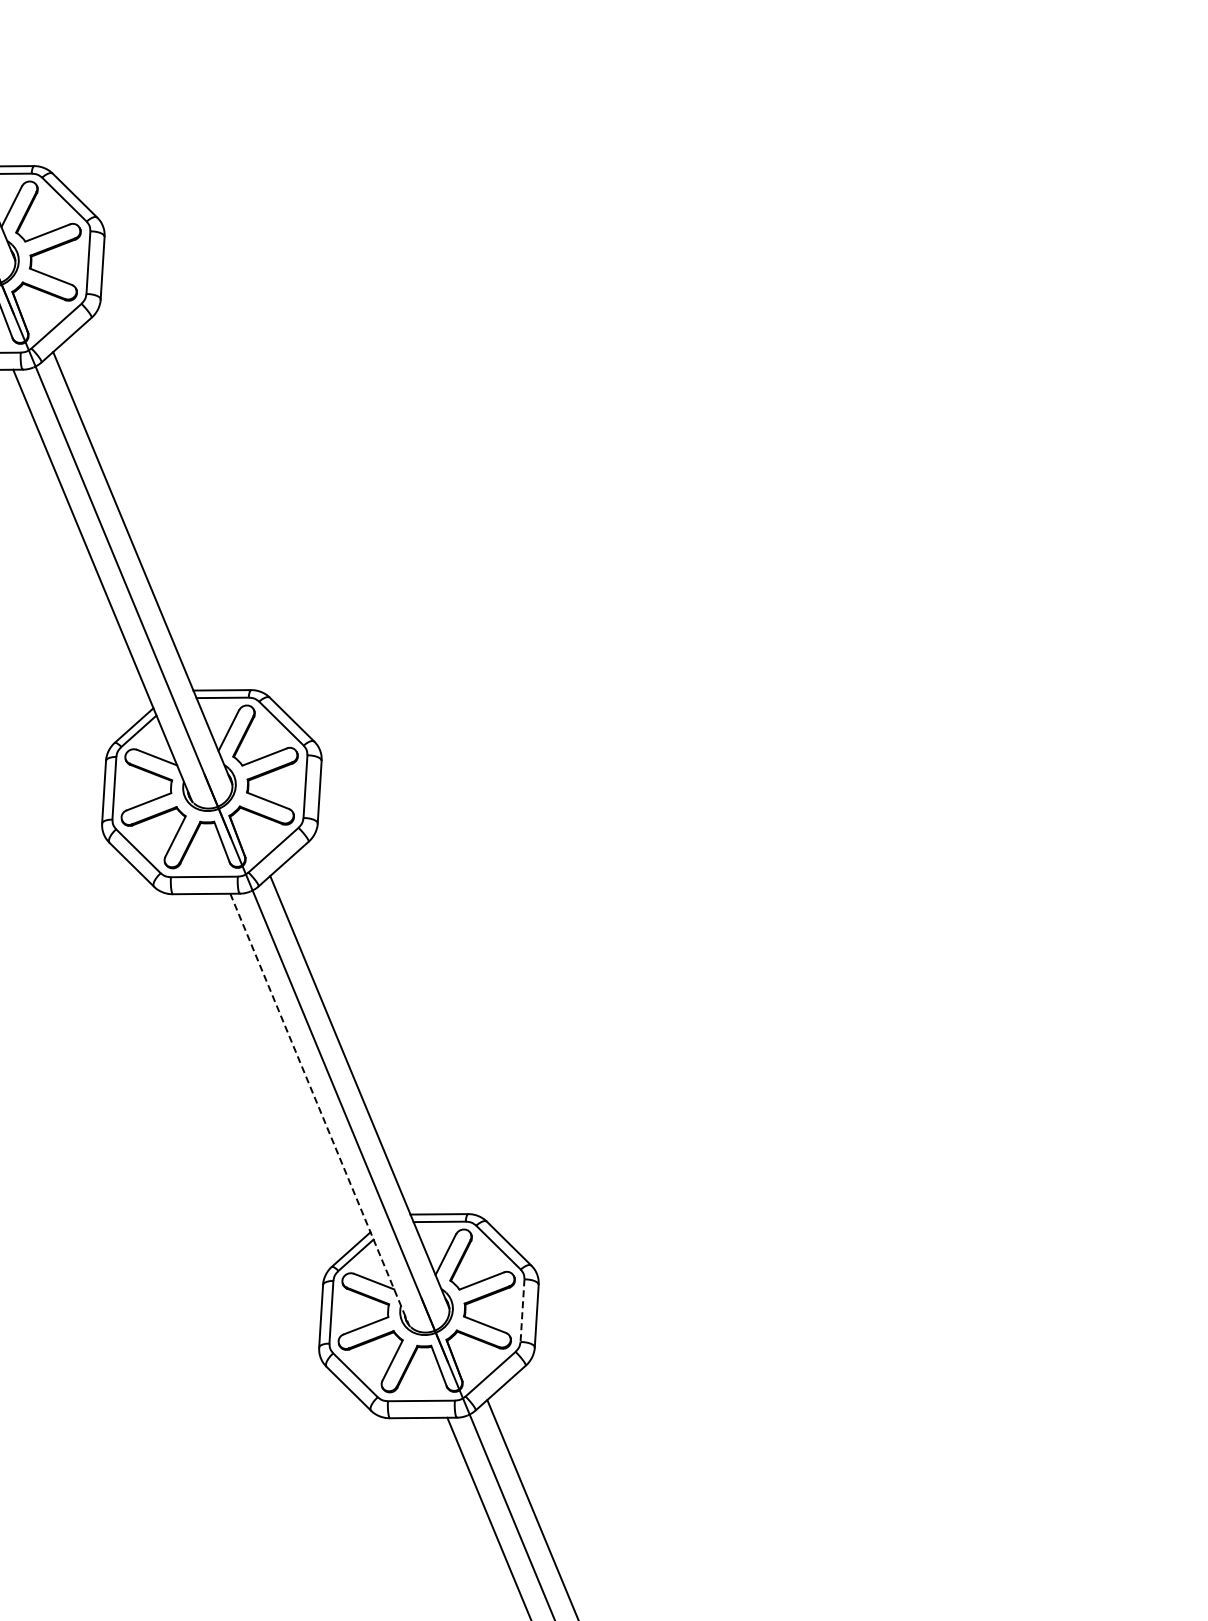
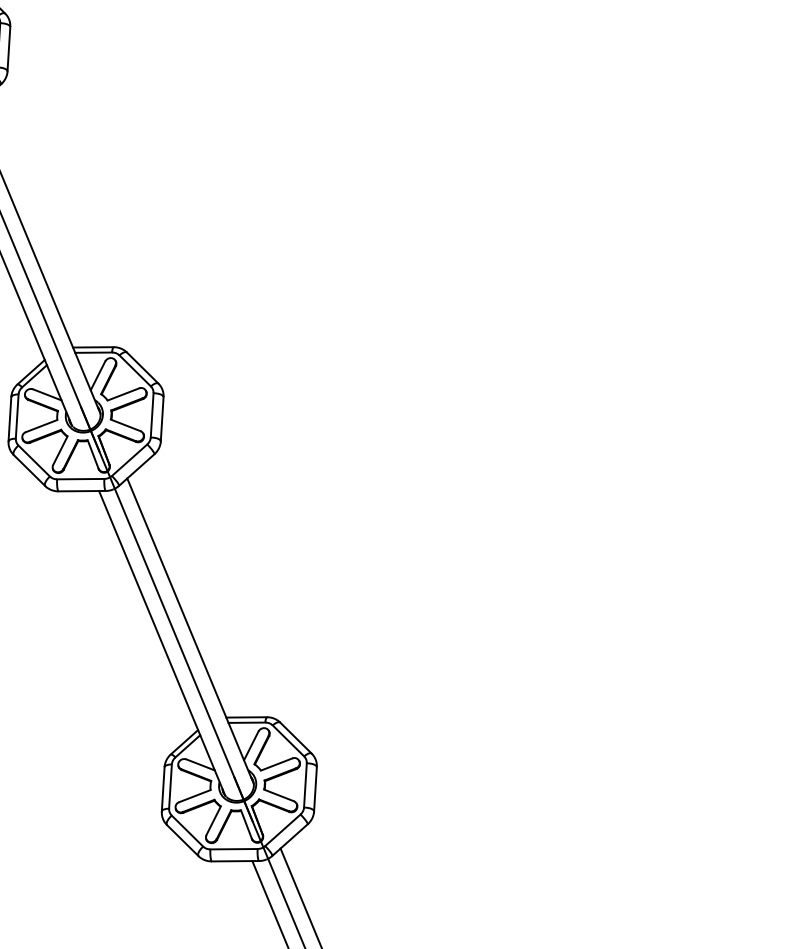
line: (319, 1109) -> (162, 643), dashed -> solid
line: (522, 1311) -> (305, 786), dashed -> solid

